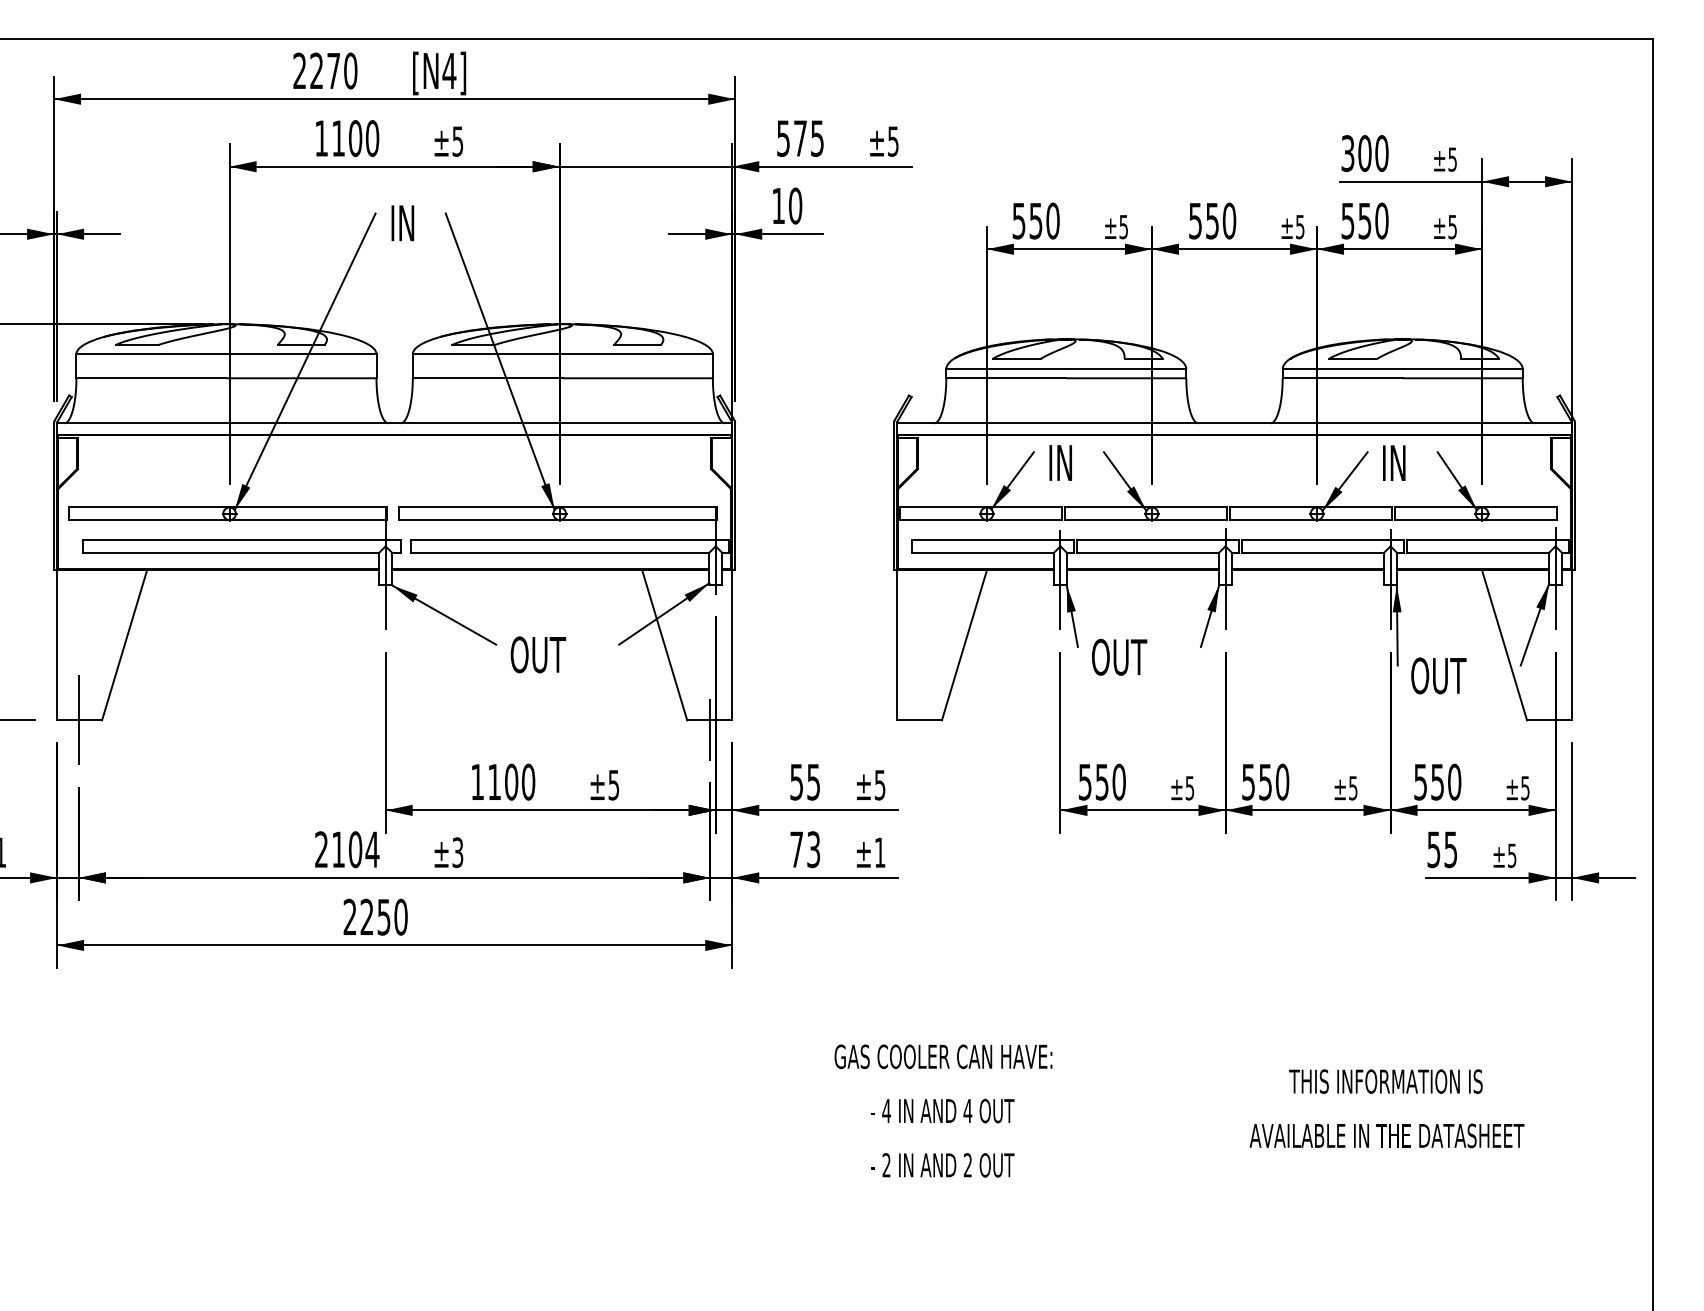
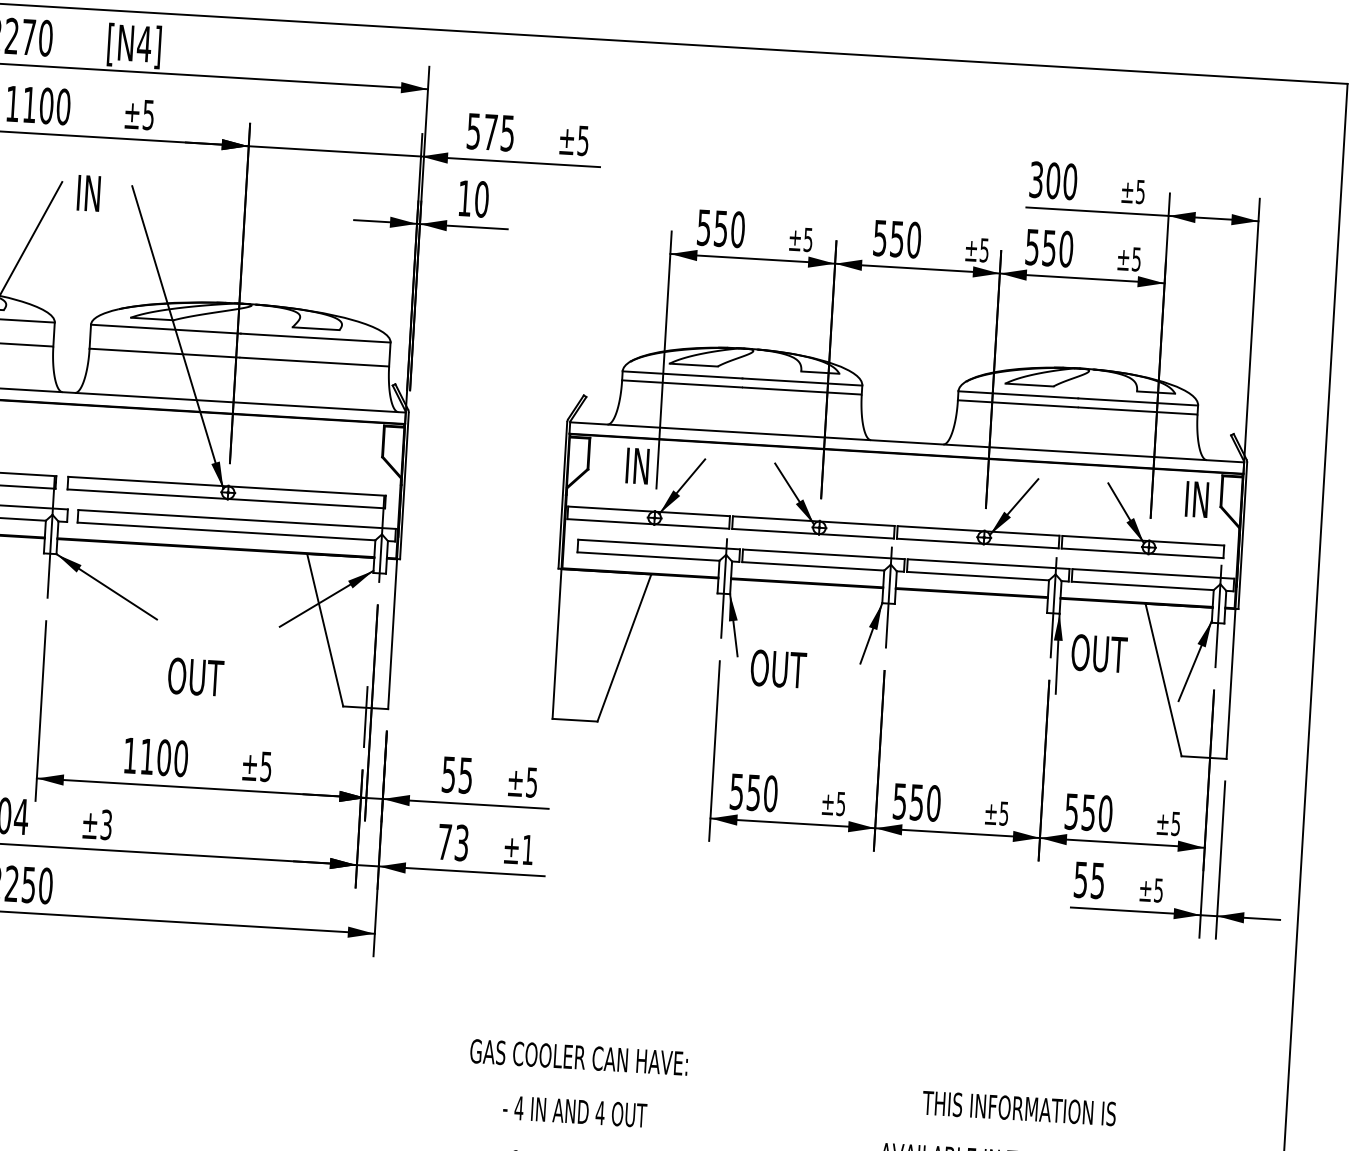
text: (1060, 462) -> (637, 465), moved
text: (1394, 462) -> (1197, 498), moved
text: (538, 654) -> (196, 676), moved
text: (1438, 675) -> (1099, 653), moved

